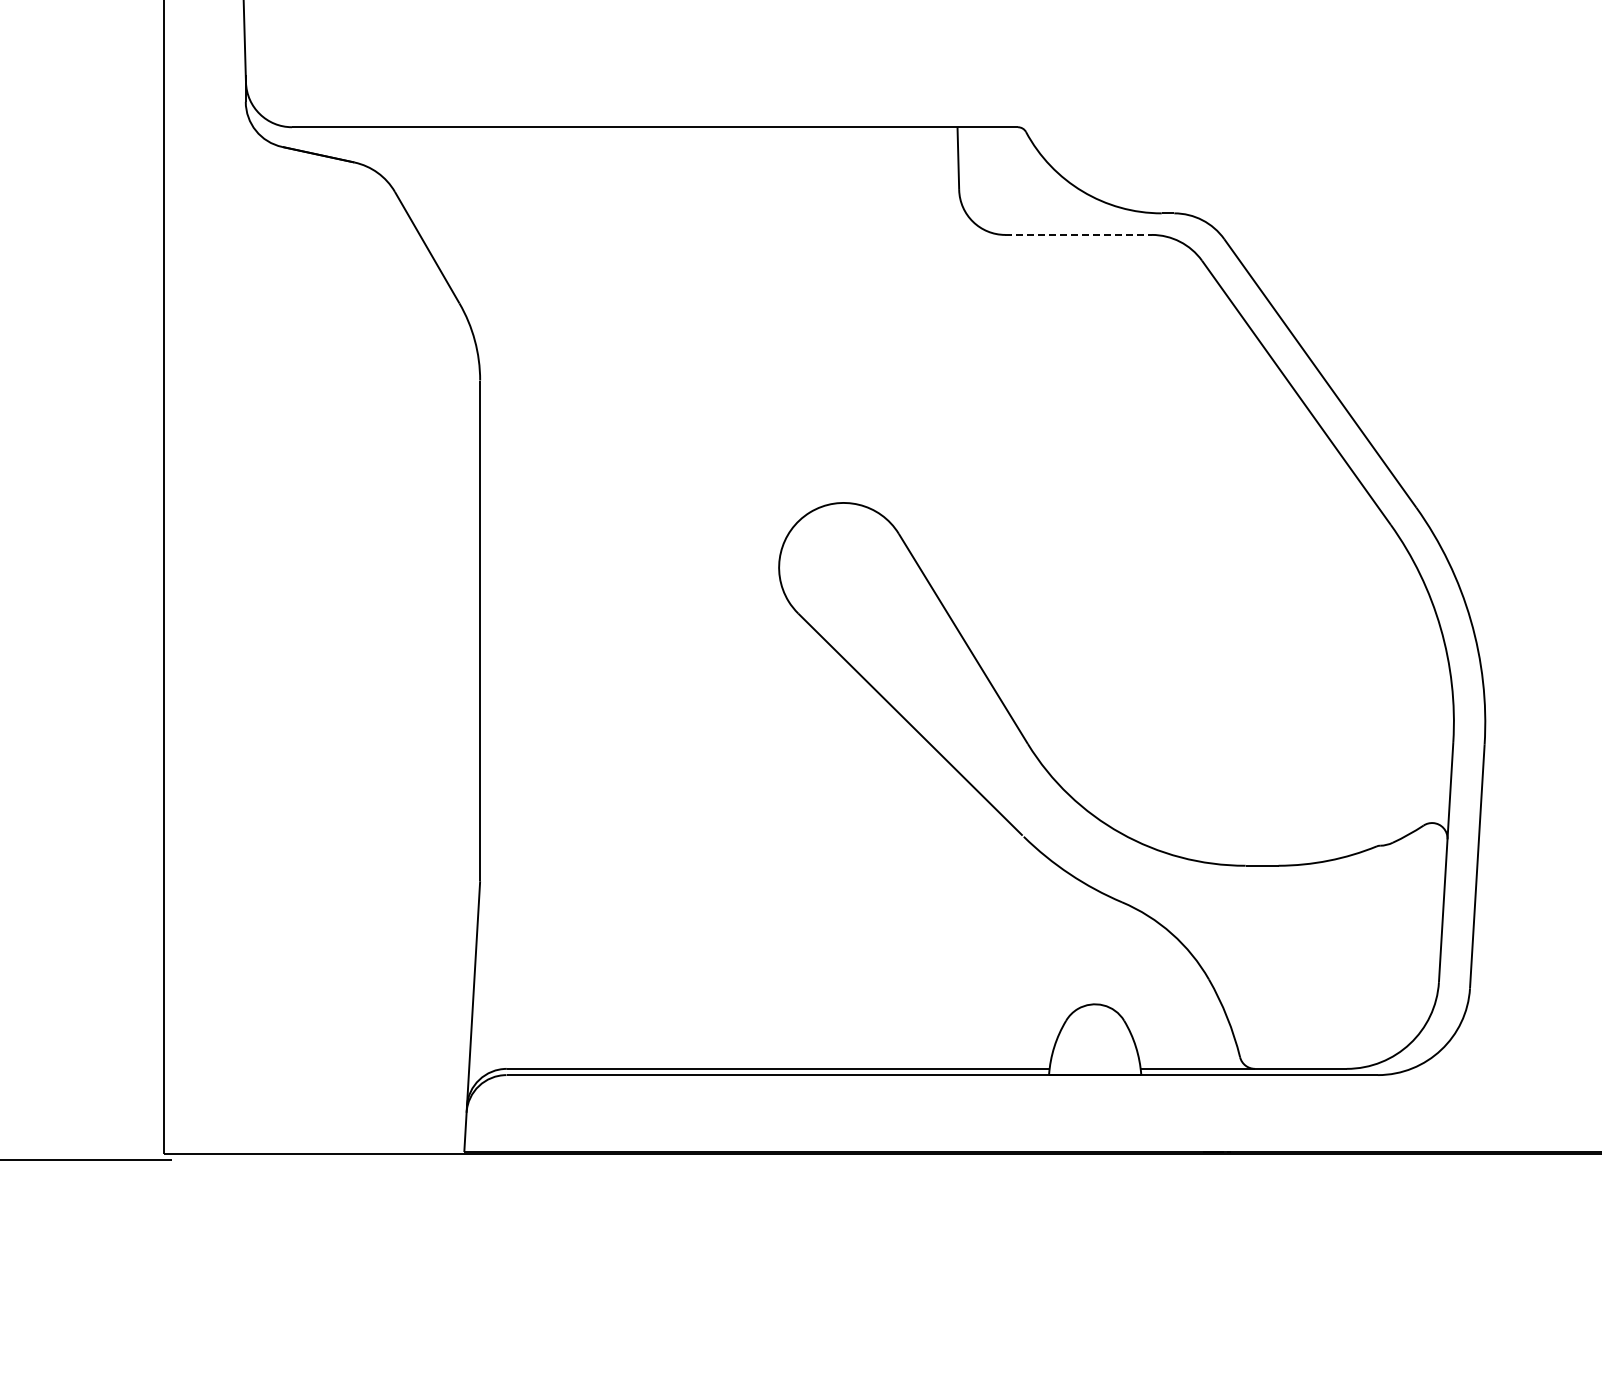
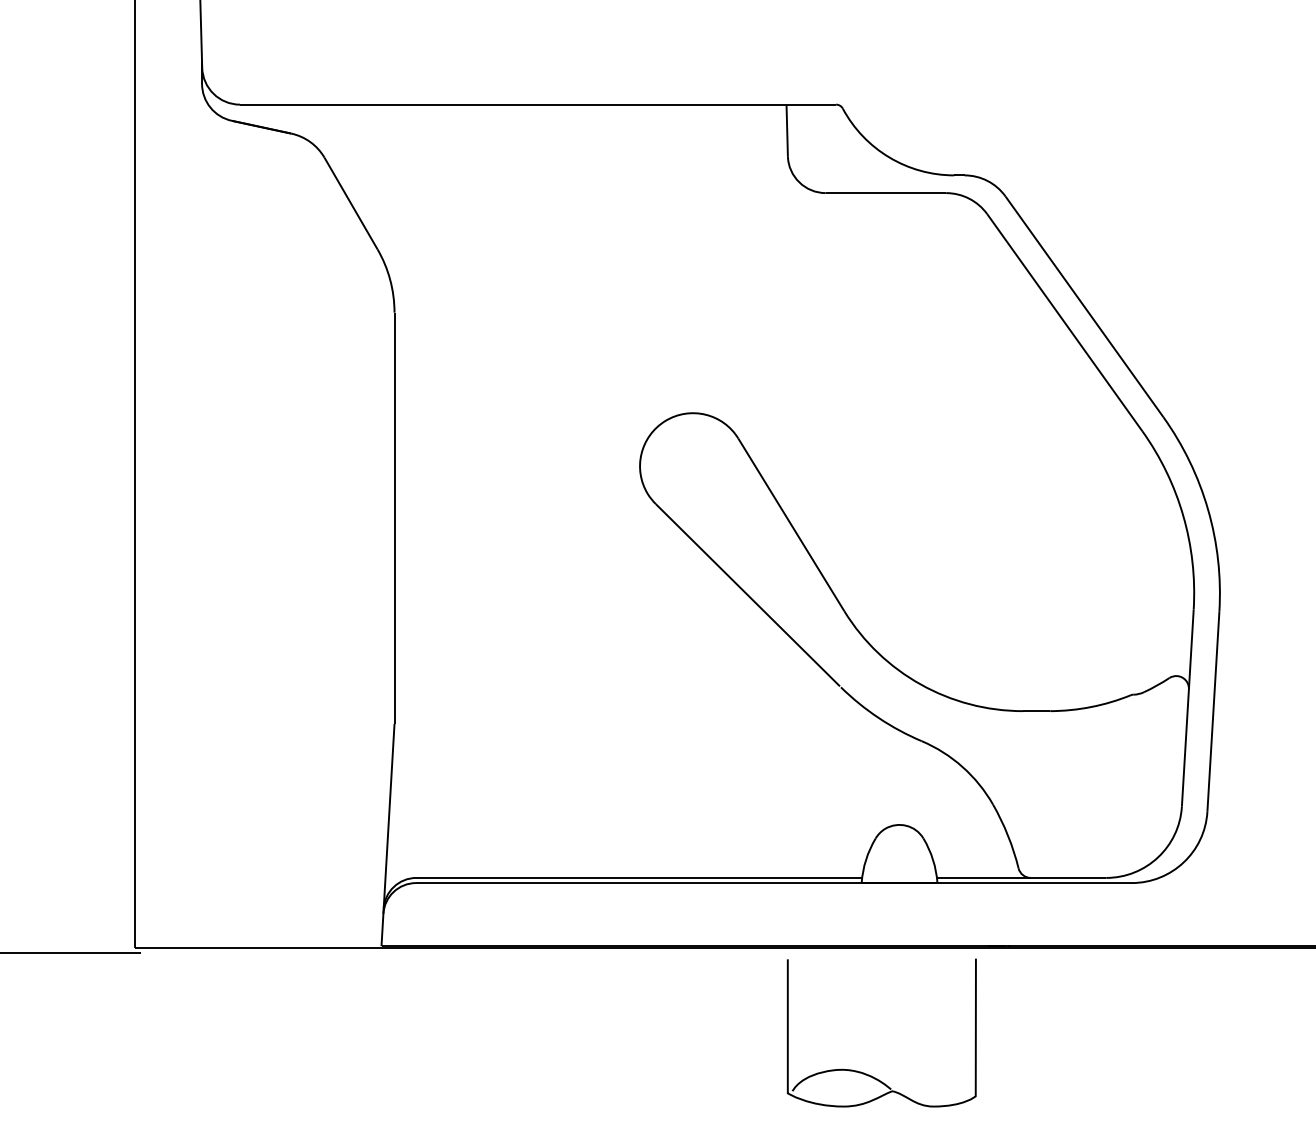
line: (1079, 234) -> (886, 192), dashed -> solid
part: (1053, 1306) -> (865, 1073), added

